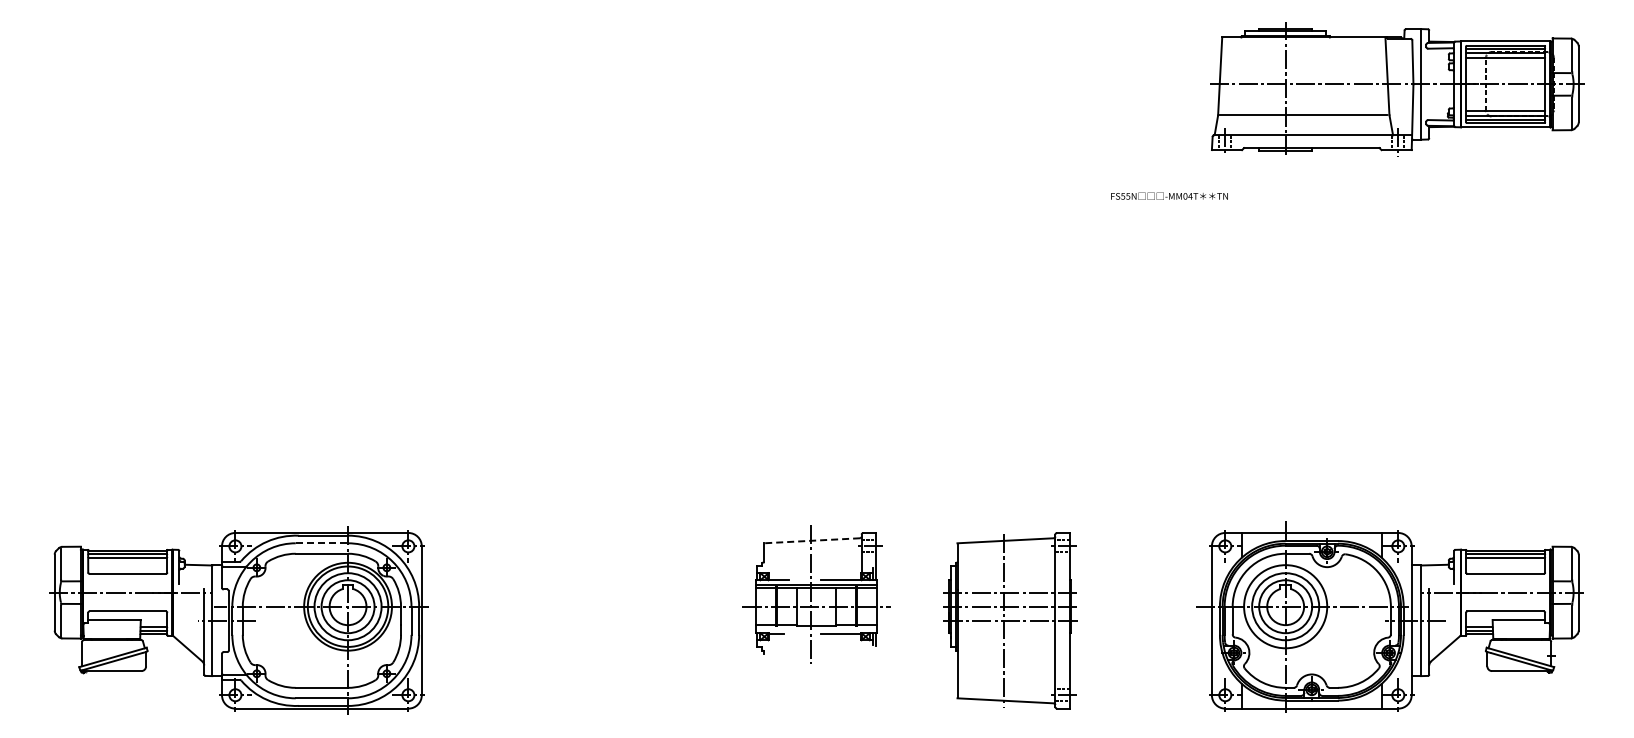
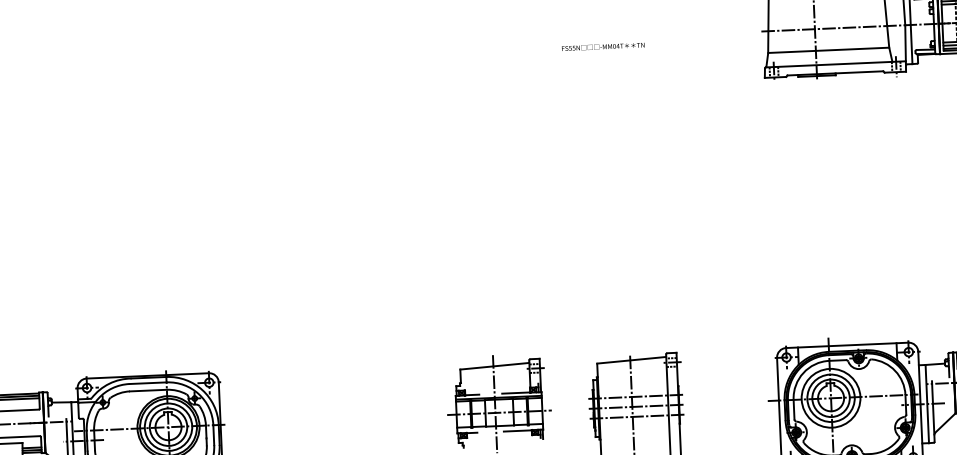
text: (1169, 195) -> (603, 46), moved
line: (811, 540) -> (493, 366), dashed -> solid
line: (322, 543) -> (148, 383), dashed -> solid

